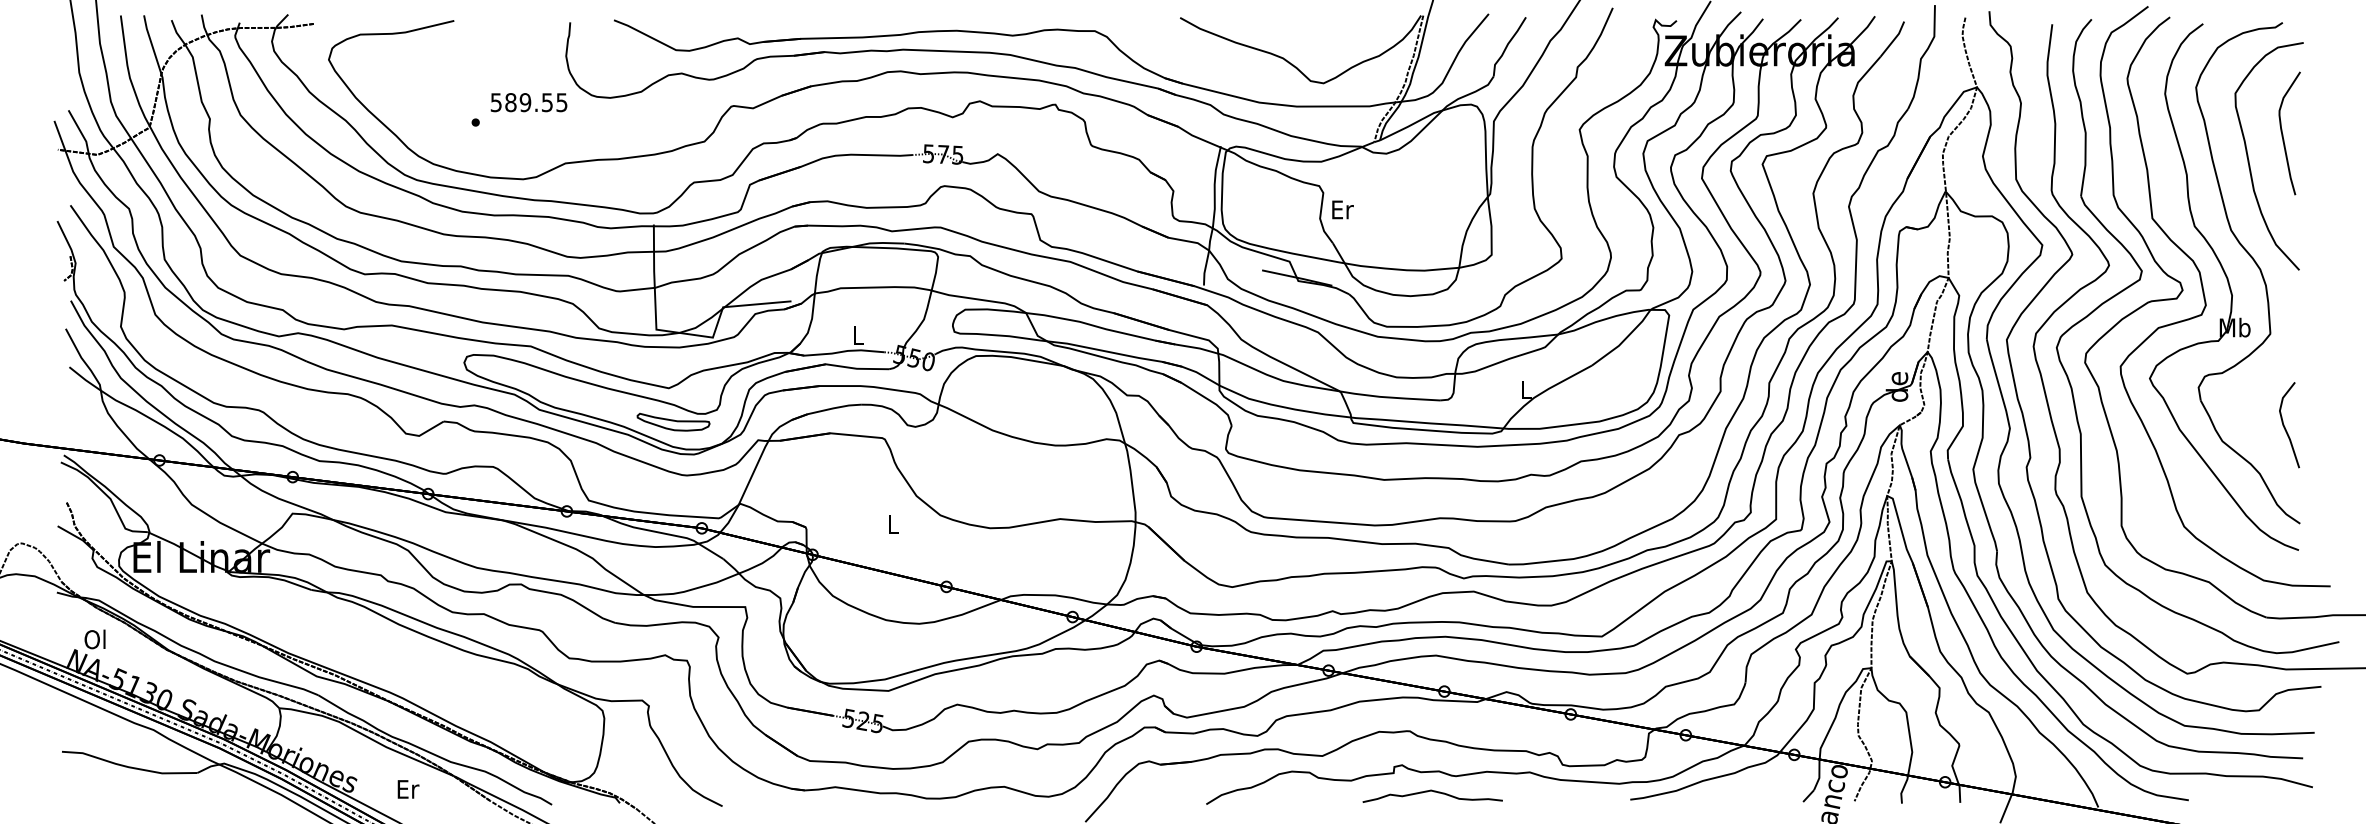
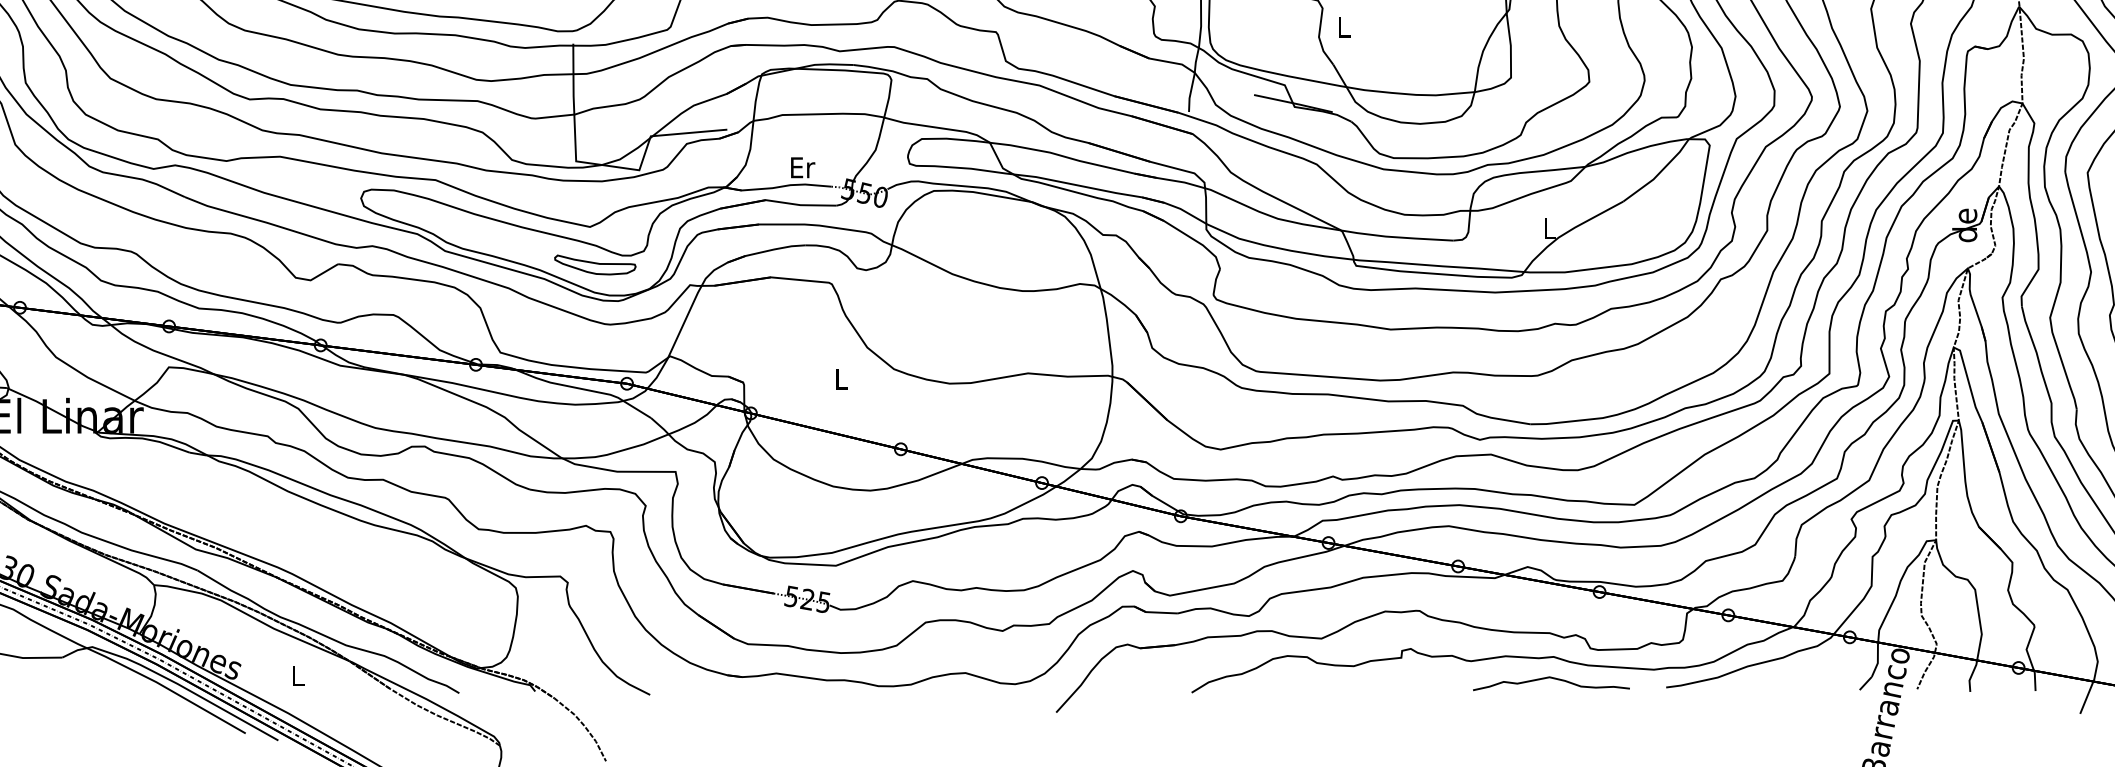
text: (1342, 209) -> (1344, 26), Er -> L
text: (859, 335) -> (803, 167), L -> Er
text: (408, 789) -> (298, 676), Er -> L
curve: (1434, 792) -> (1553, 679), moved

